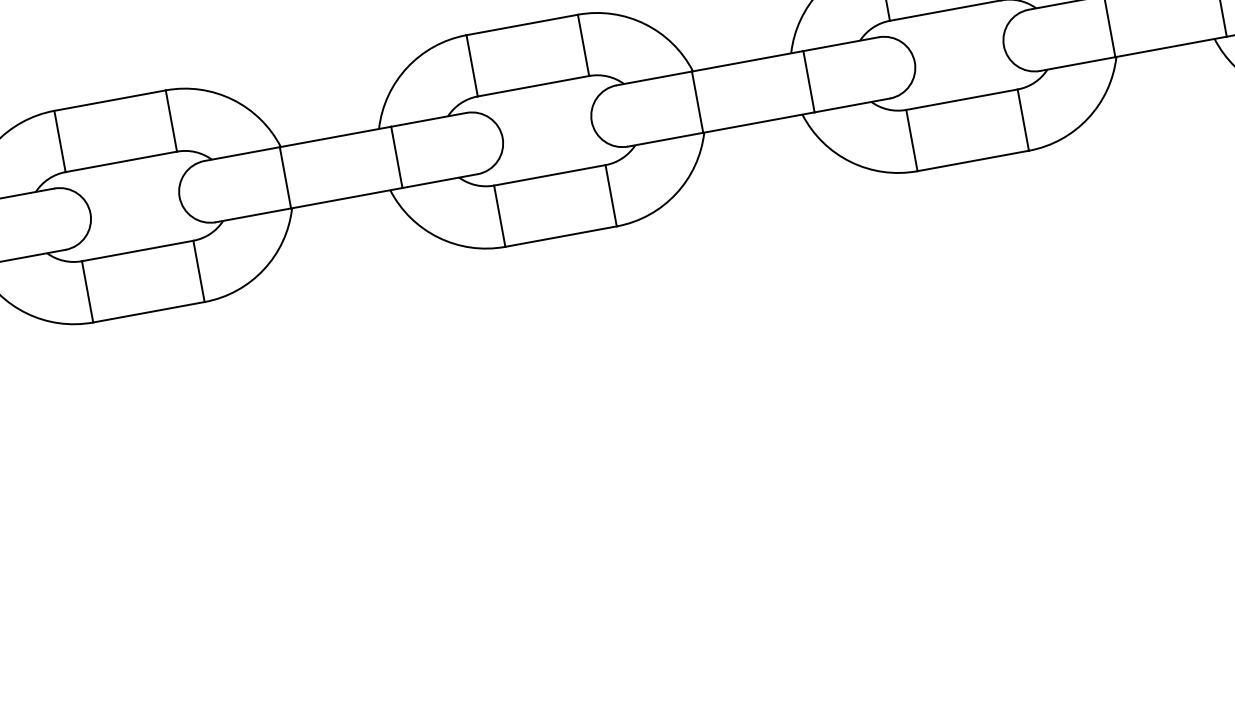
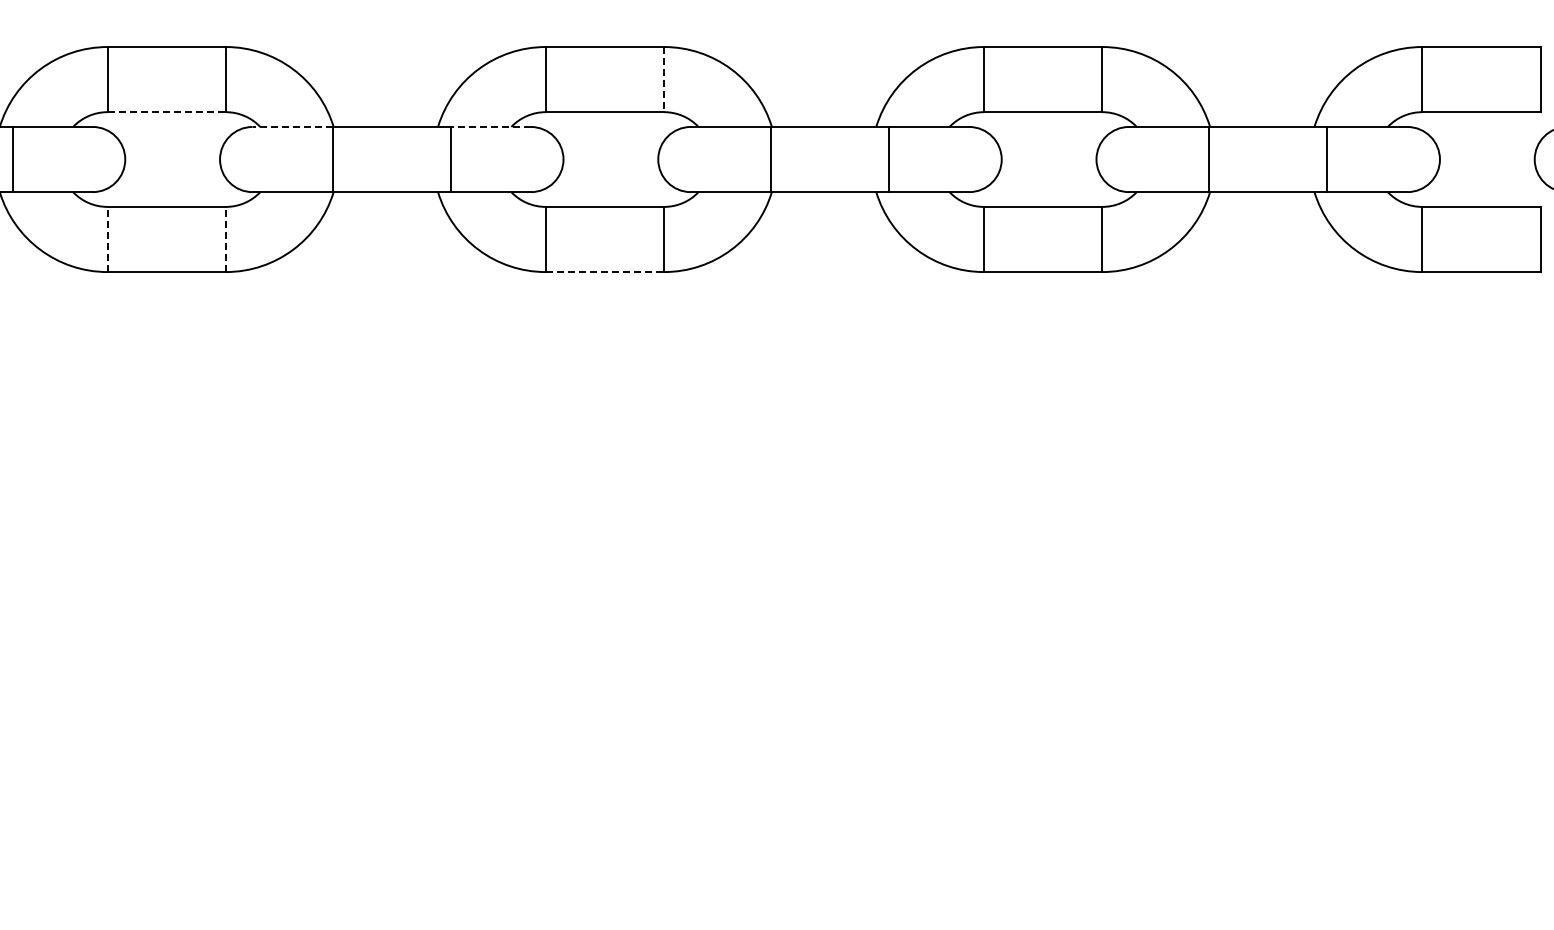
line: (583, 45) -> (664, 79), solid -> dashed
line: (428, 119) -> (490, 126), solid -> dashed
line: (242, 153) -> (292, 126), solid -> dashed
line: (122, 162) -> (167, 112), solid -> dashed
line: (561, 236) -> (605, 272), solid -> dashed
line: (198, 271) -> (225, 239), solid -> dashed
line: (87, 291) -> (107, 239), solid -> dashed

